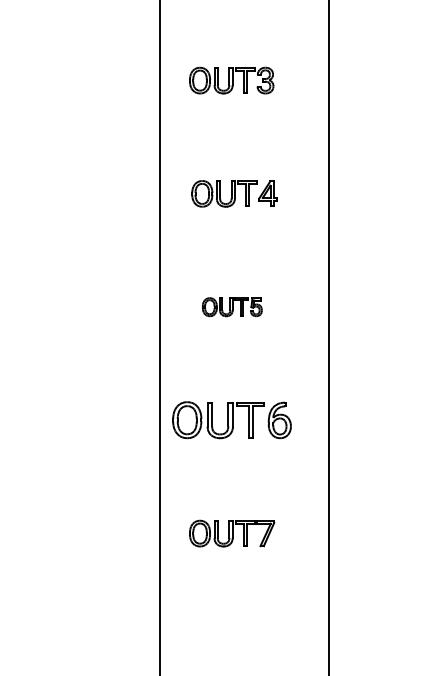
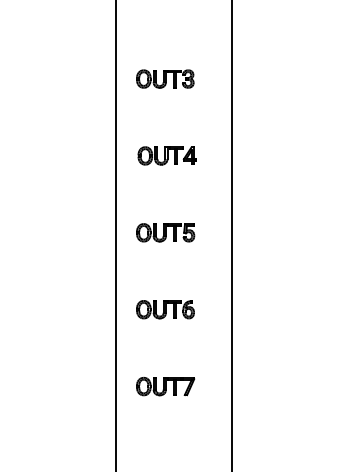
part: (232, 306) -> (165, 232), size x1.43
part: (232, 420) -> (165, 309), size x0.71

